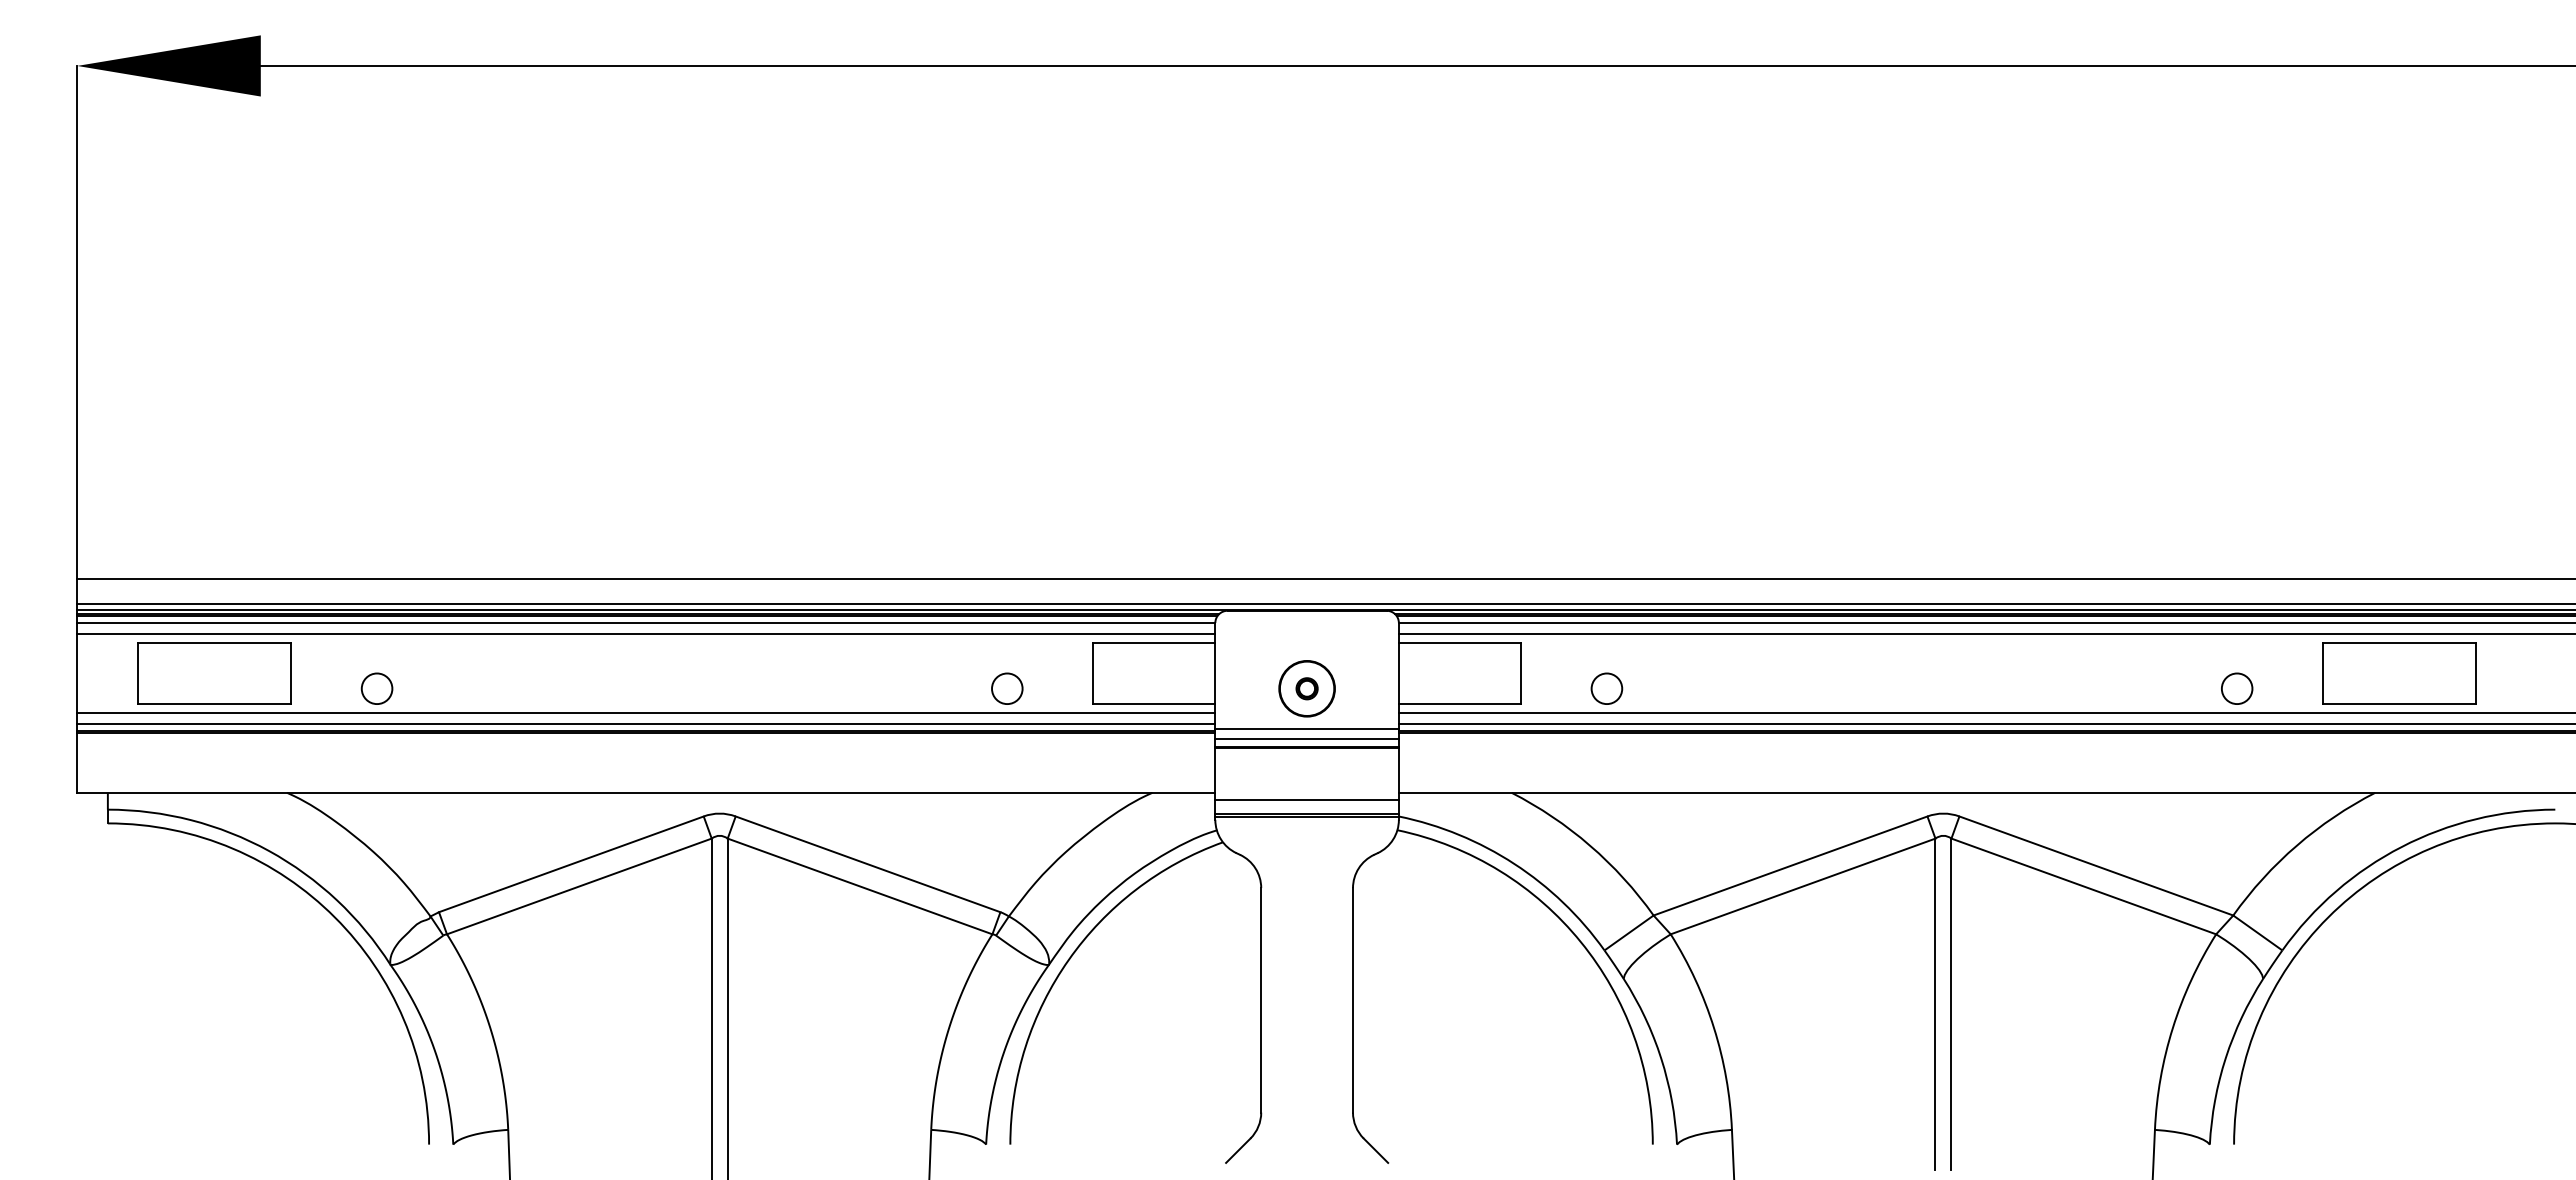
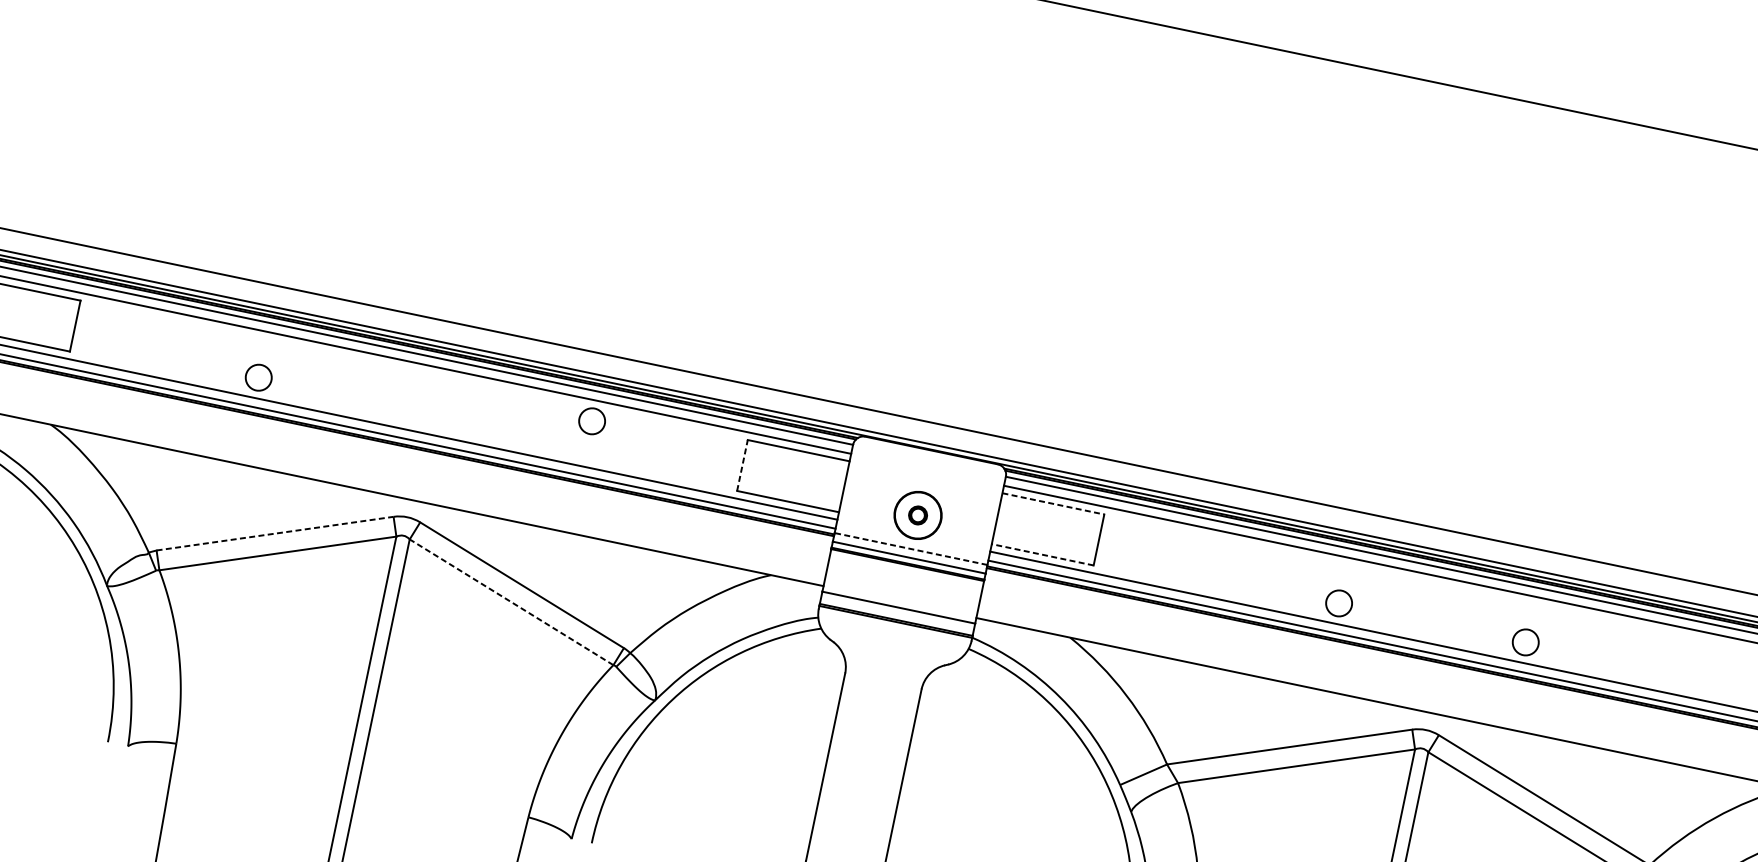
line: (1460, 642) -> (1053, 503), solid -> dashed
line: (1092, 673) -> (742, 465), solid -> dashed
circle: (376, 688) -> (258, 377), moved
circle: (1007, 688) -> (592, 421), moved
circle: (1606, 688) -> (1338, 603), moved
circle: (2237, 688) -> (1526, 642), moved
line: (1459, 704) -> (1042, 555), solid -> dashed
line: (1307, 729) -> (911, 549), solid -> dashed
line: (571, 864) -> (275, 533), solid -> dashed
line: (860, 886) -> (511, 602), solid -> dashed

